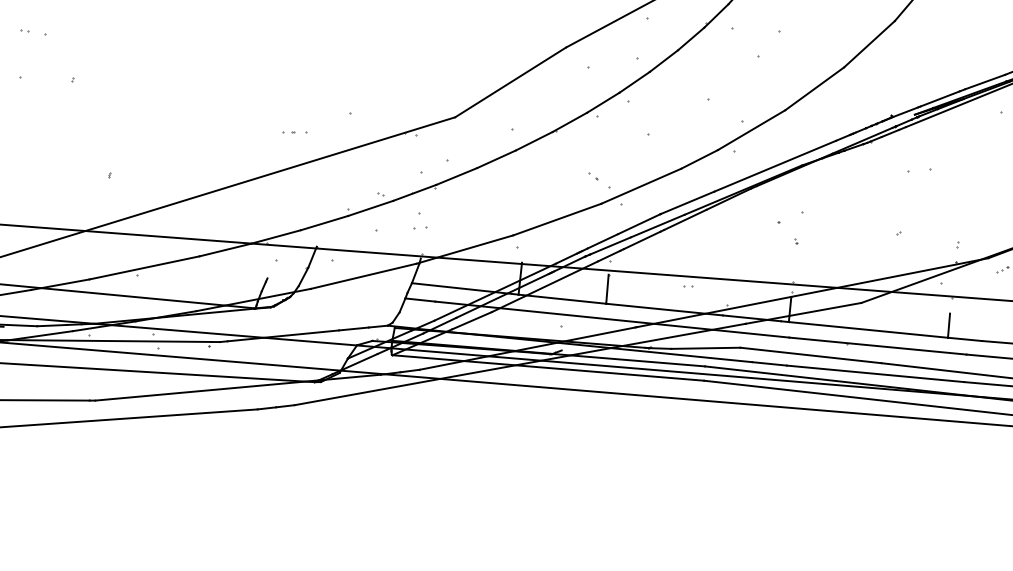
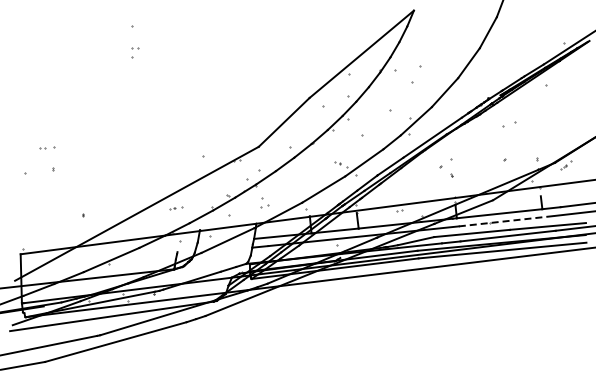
part: (33, 31) -> (47, 147), moved
part: (295, 133) -> (176, 208), moved
part: (421, 221) -> (264, 202), moved
line: (878, 346) -> (506, 221), solid -> dashed

